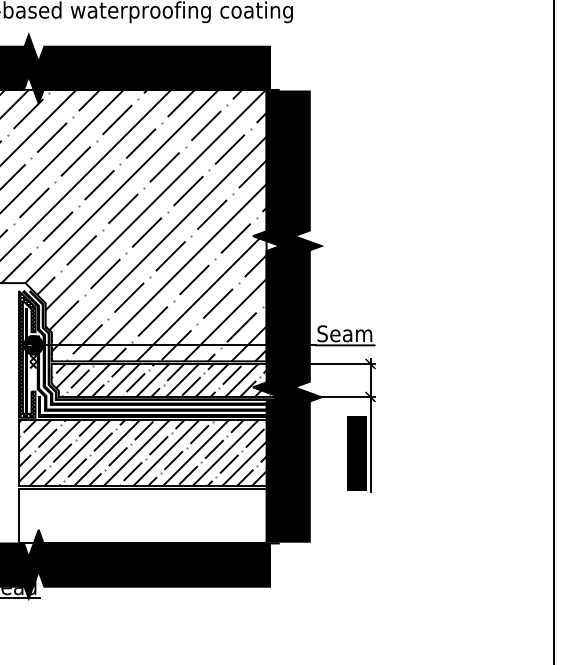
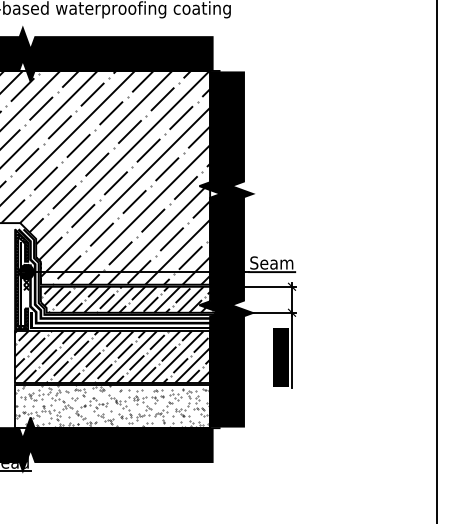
hatch: (142, 516) -> (112, 406), added

